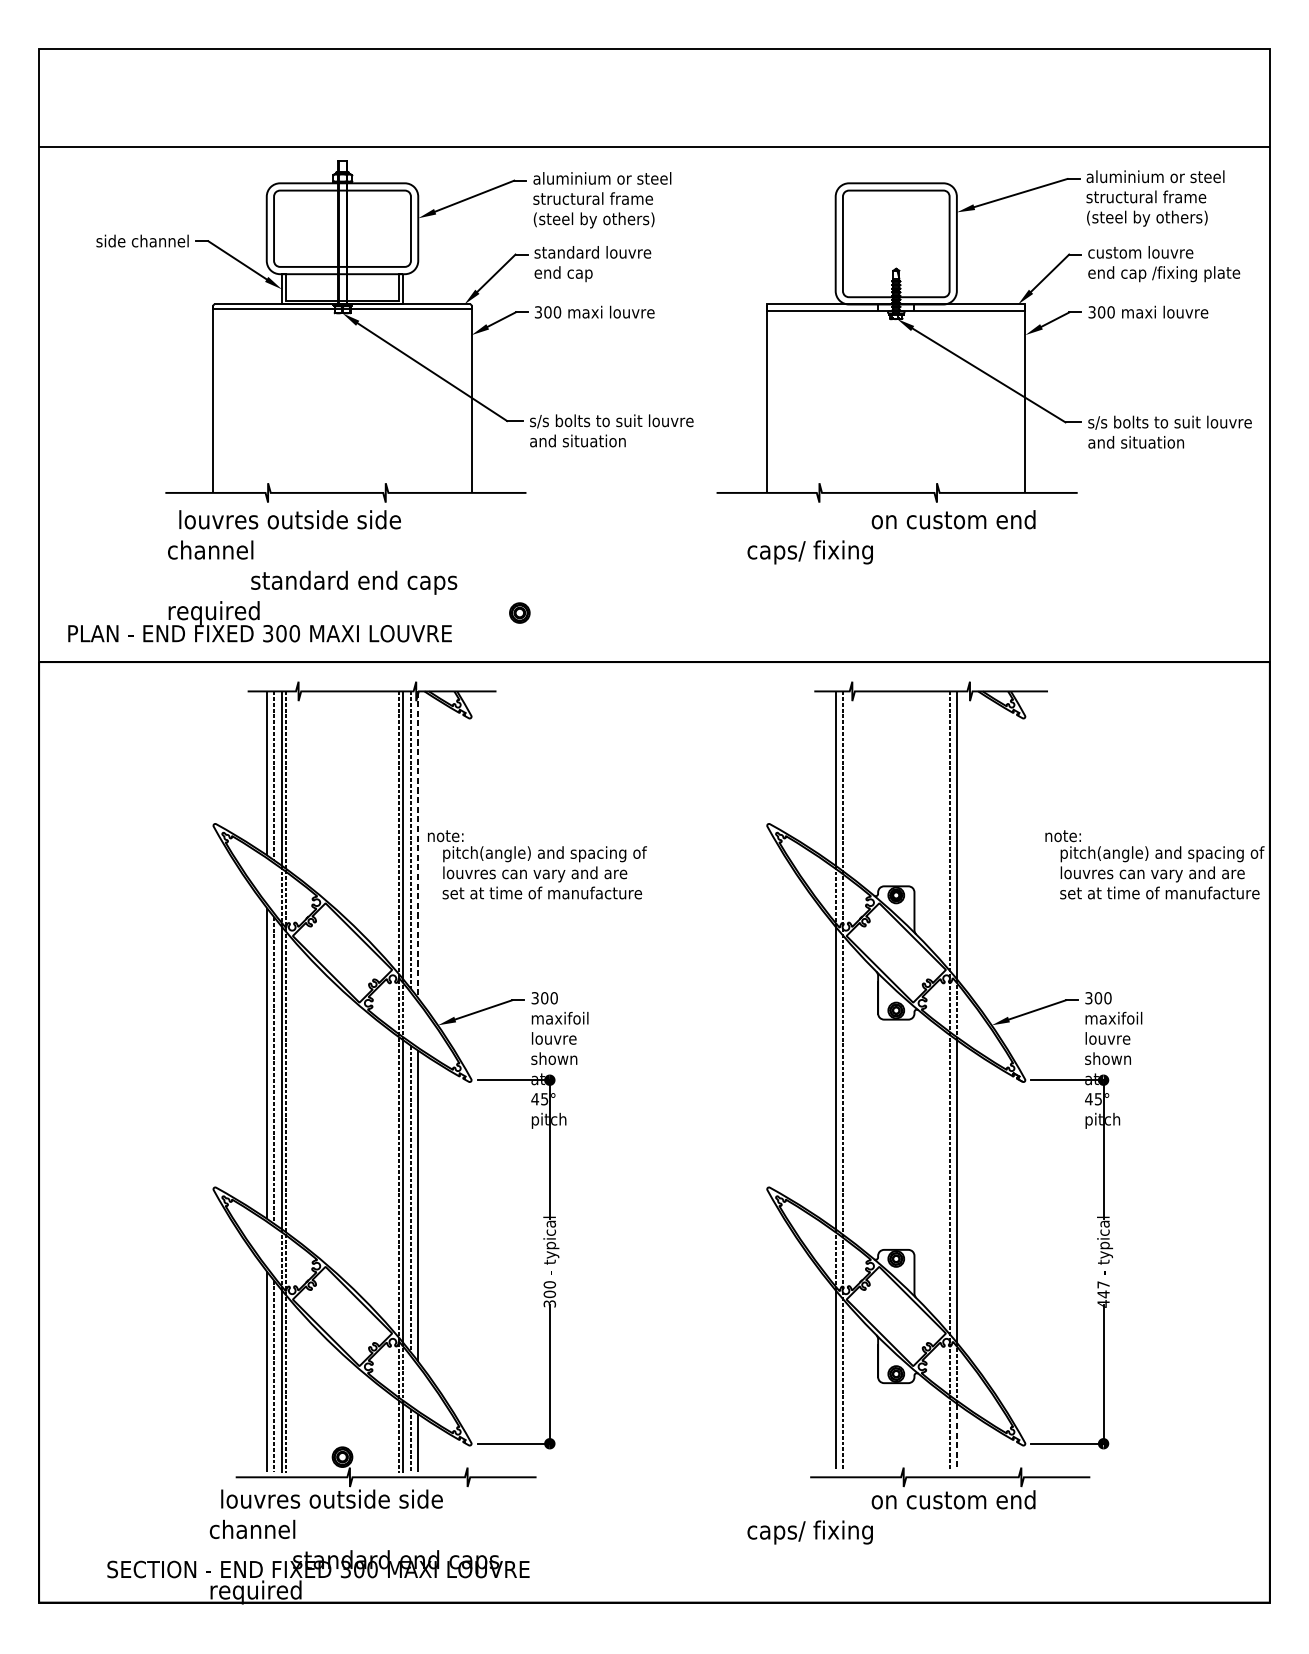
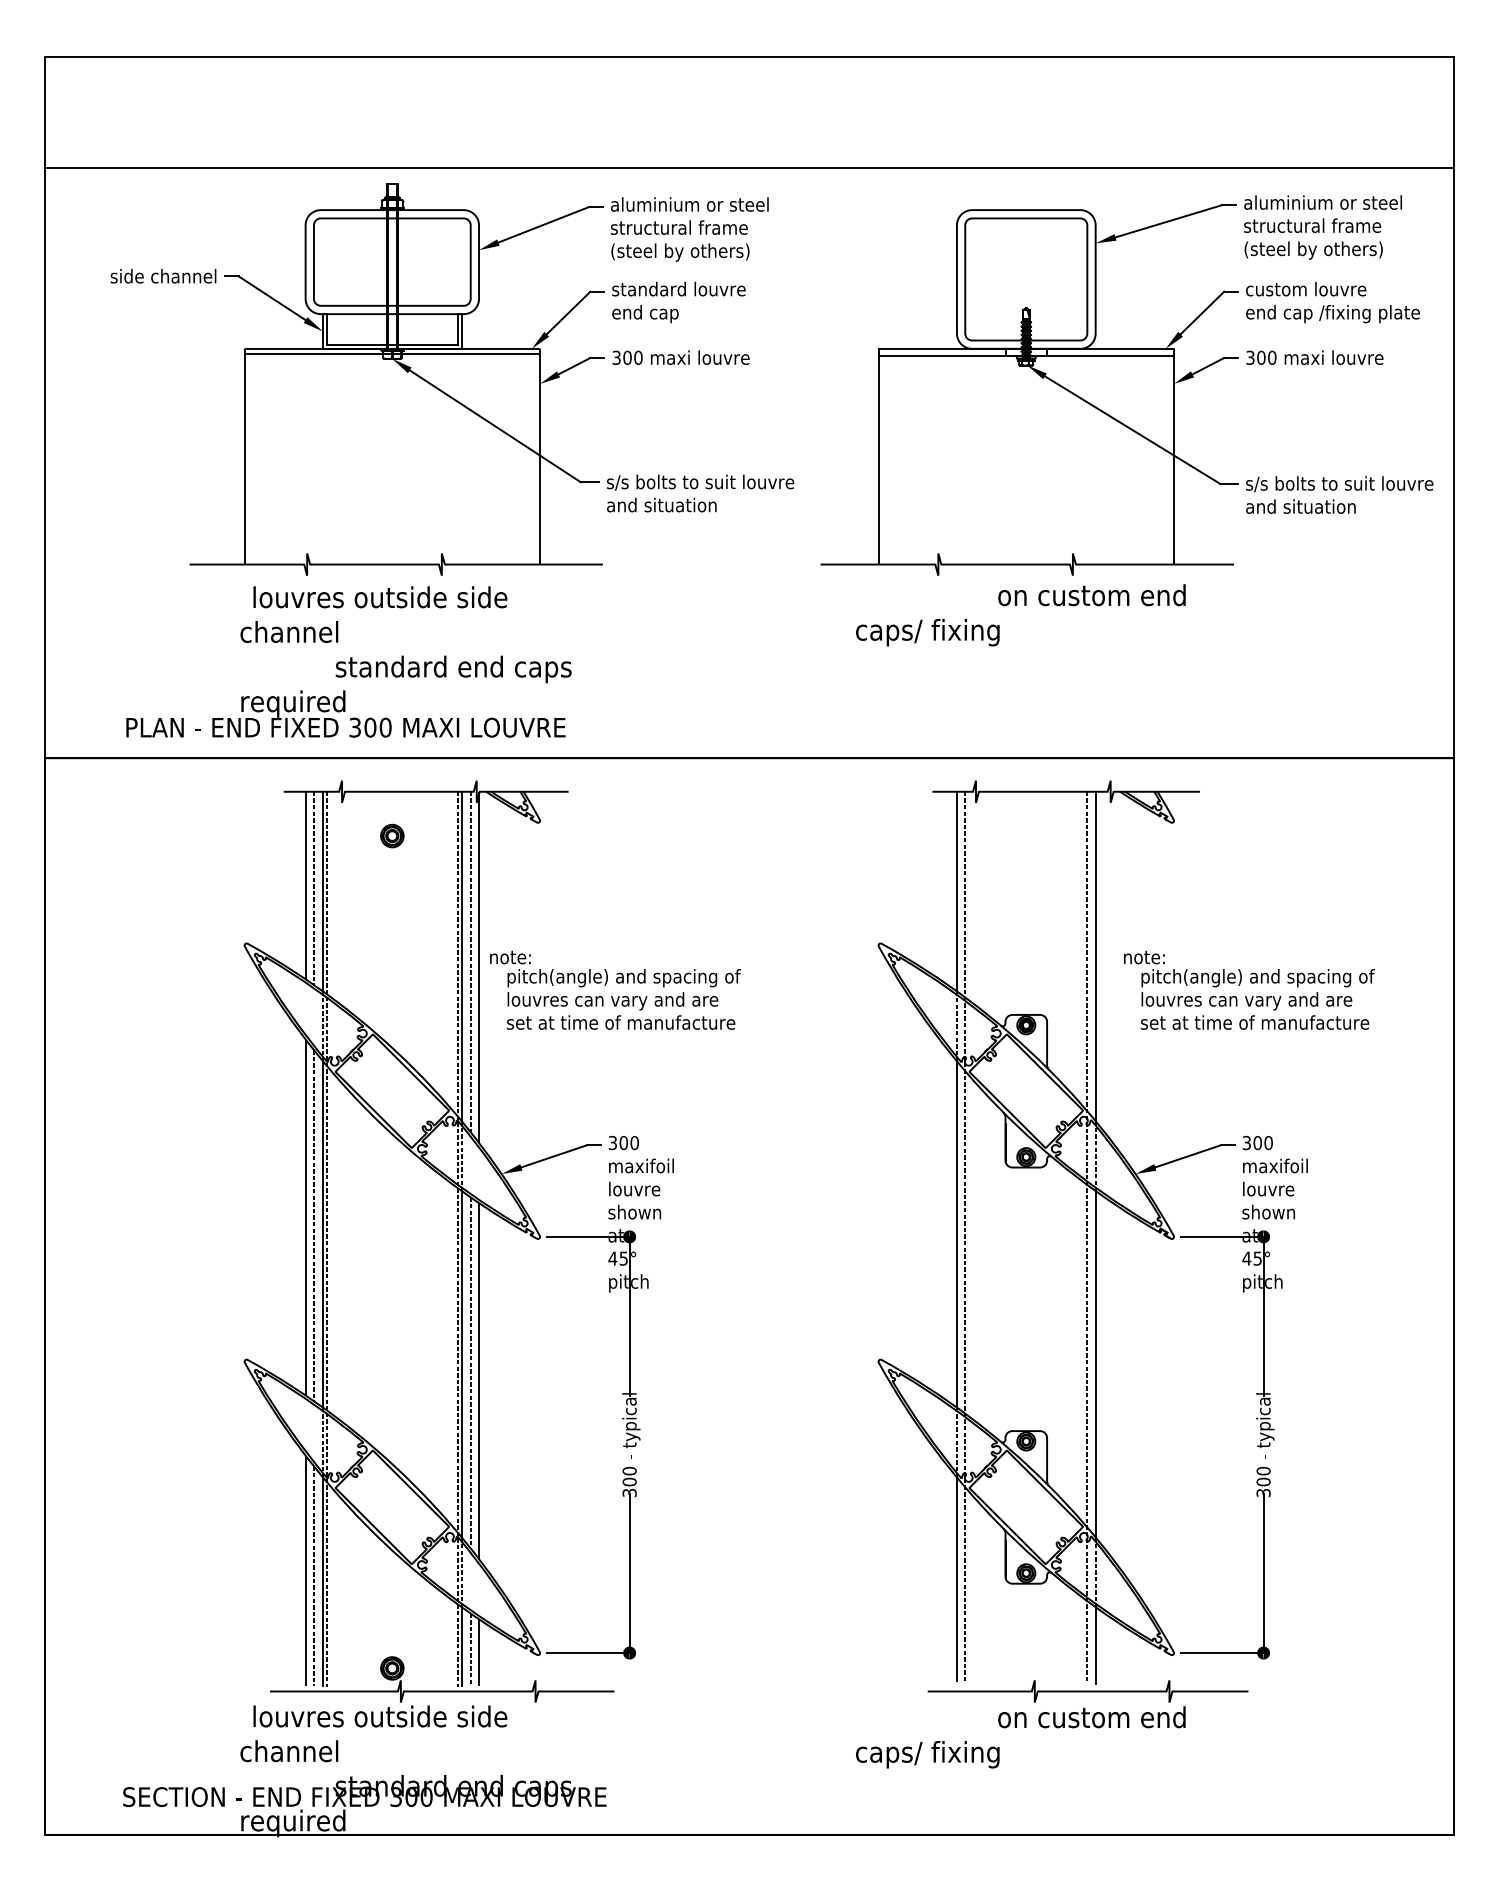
text: (262, 575) -> (348, 661), moved
part: (519, 612) -> (392, 835), moved
line: (418, 844) -> (479, 967), dashed -> solid
text: (1155, 864) -> (1249, 989), moved
text: (1103, 1293) -> (1263, 1481), 447 -> 300
line: (956, 1437) -> (1095, 1645), dashed -> solid

